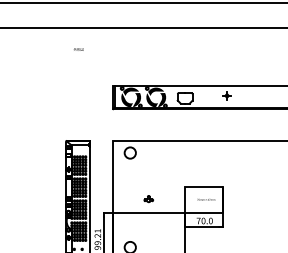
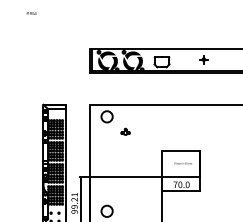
text: (78, 49) -> (31, 13), moved
part: (148, 199) -> (125, 132), moved

